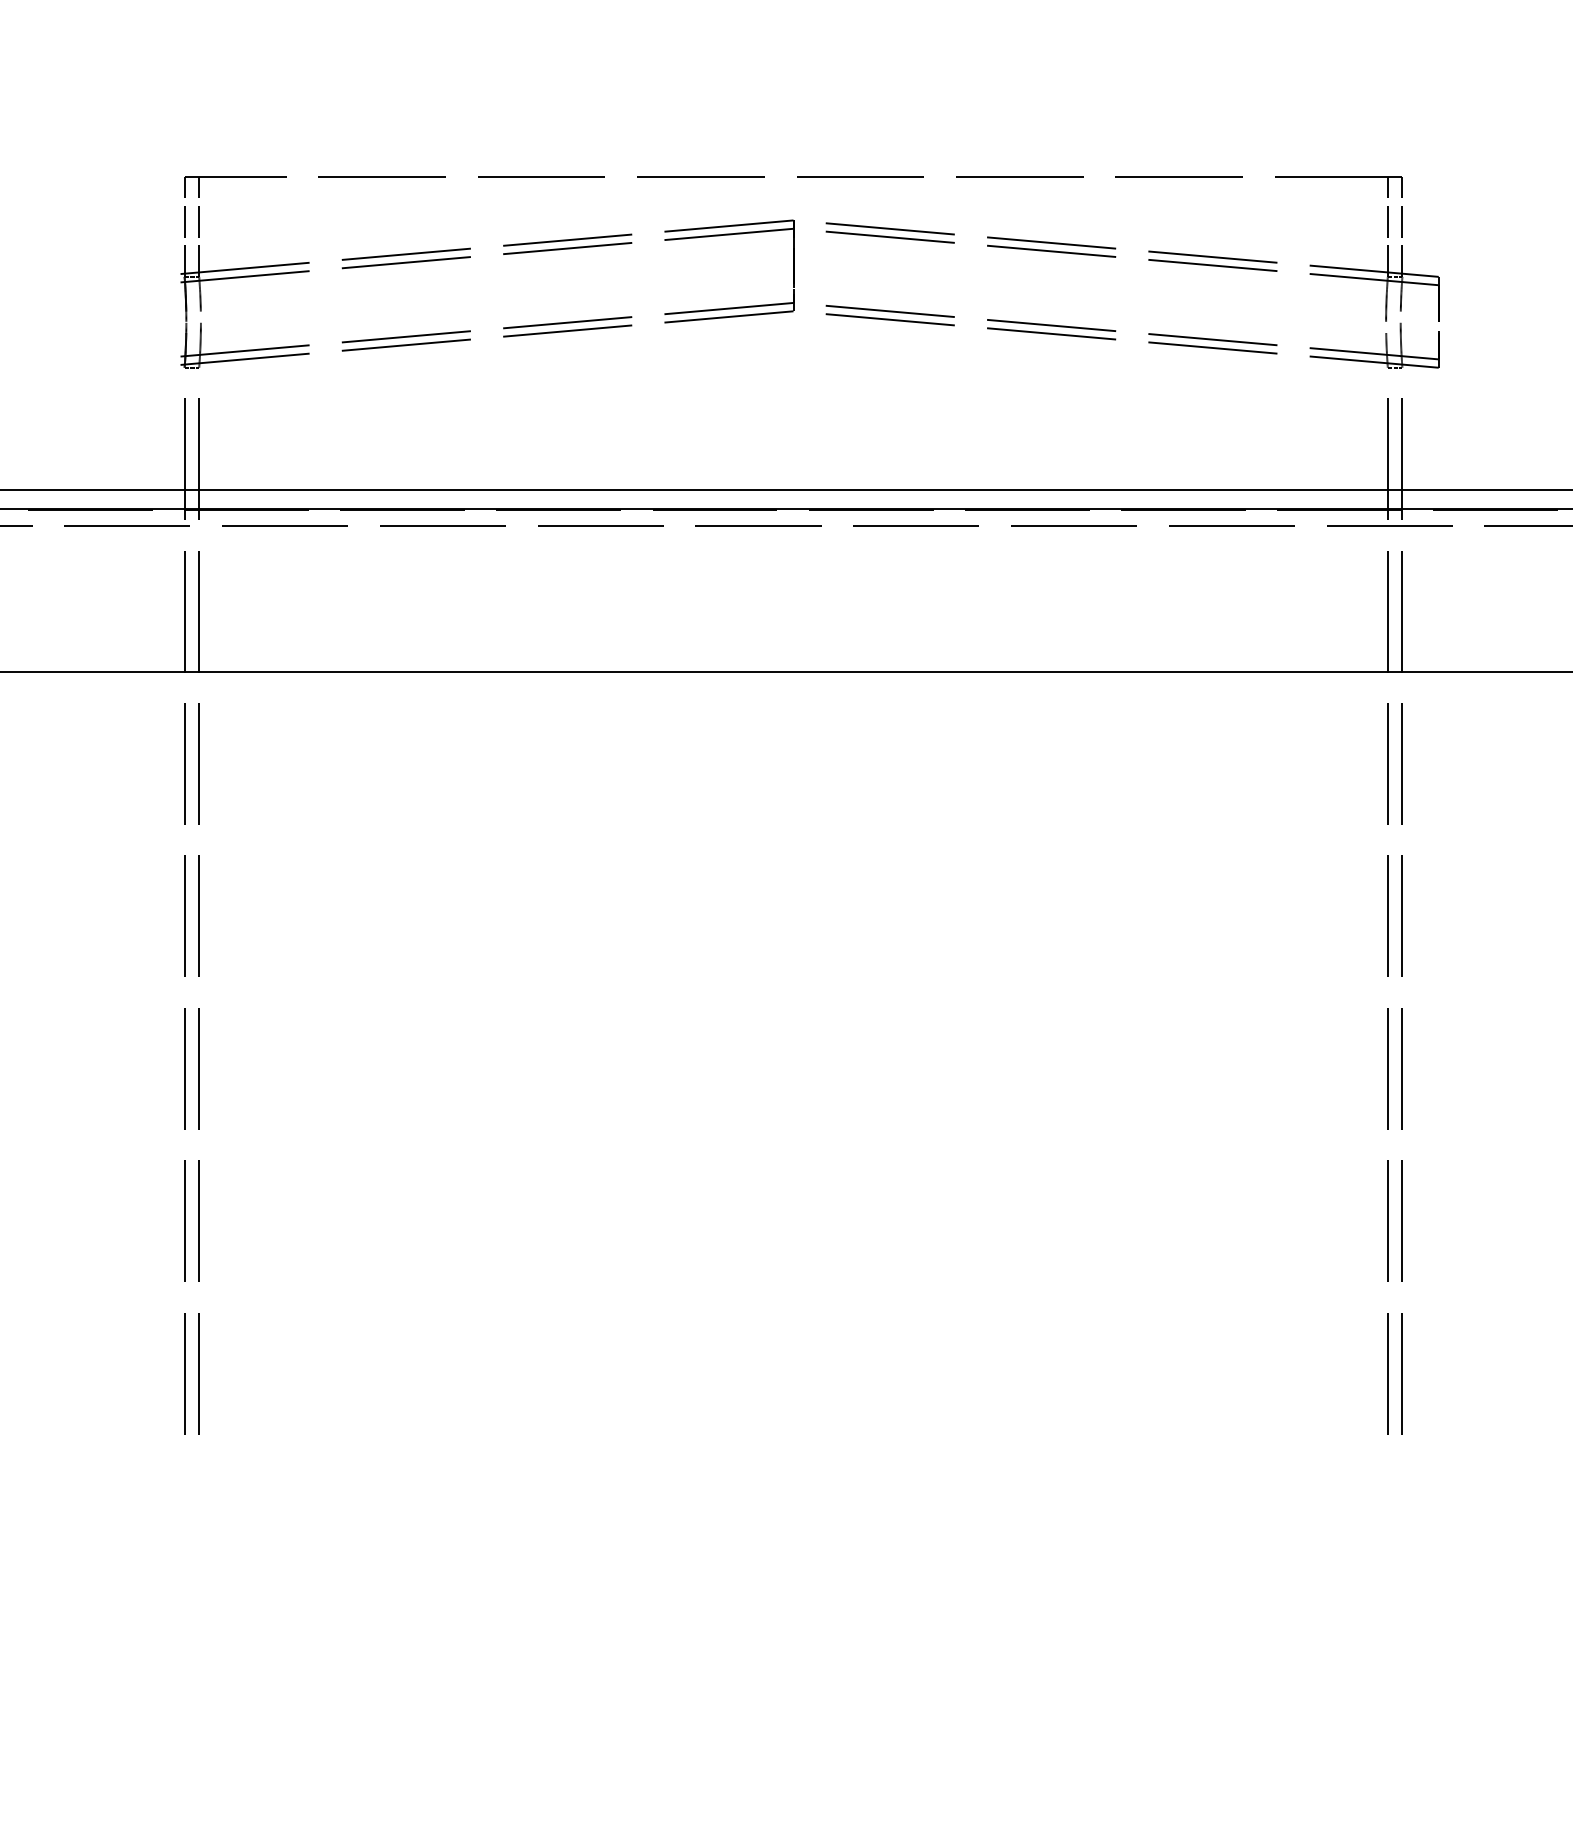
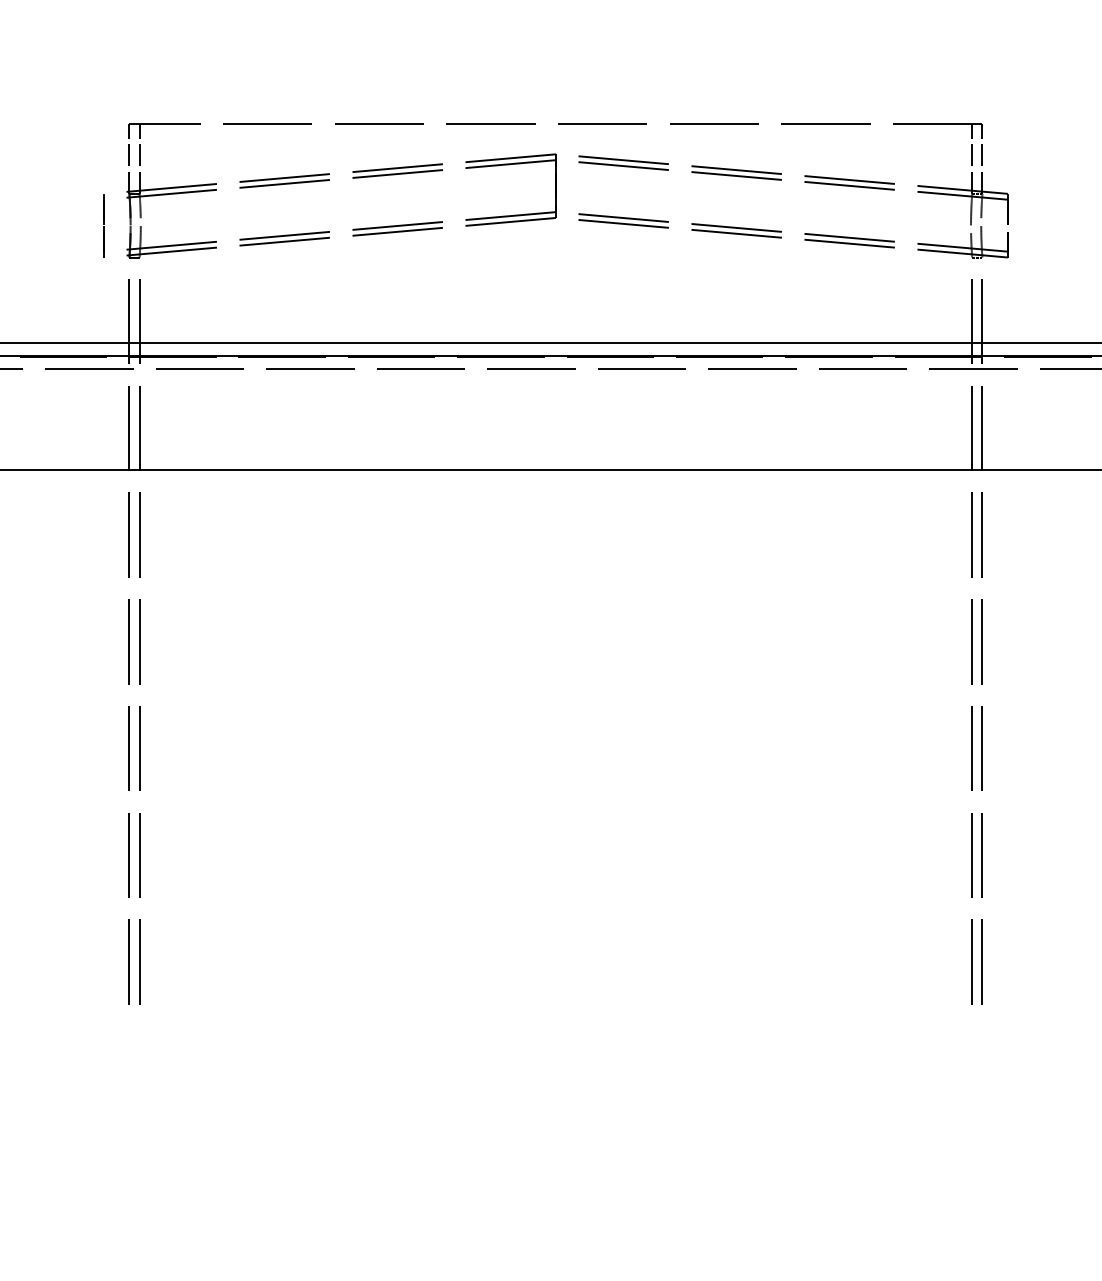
line: (147, 320) -> (103, 224), added

